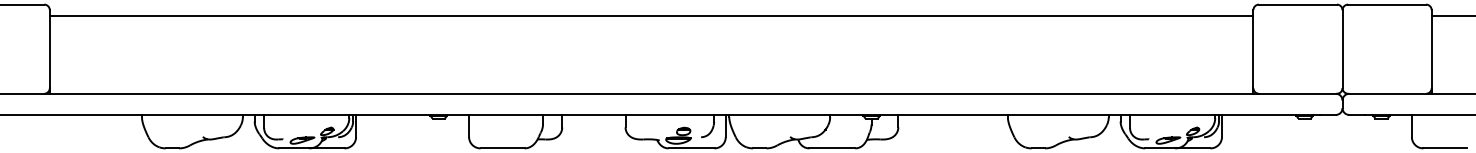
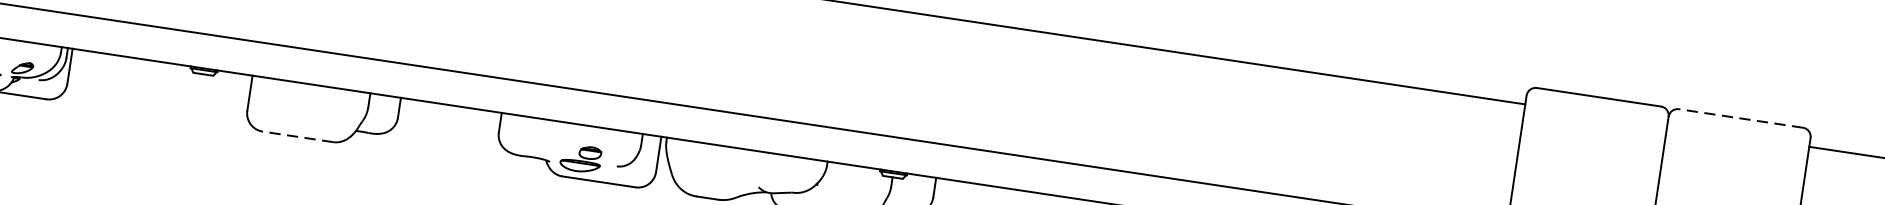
line: (1386, 4) -> (1739, 118), solid -> dashed
line: (502, 148) -> (297, 137), solid -> dashed

